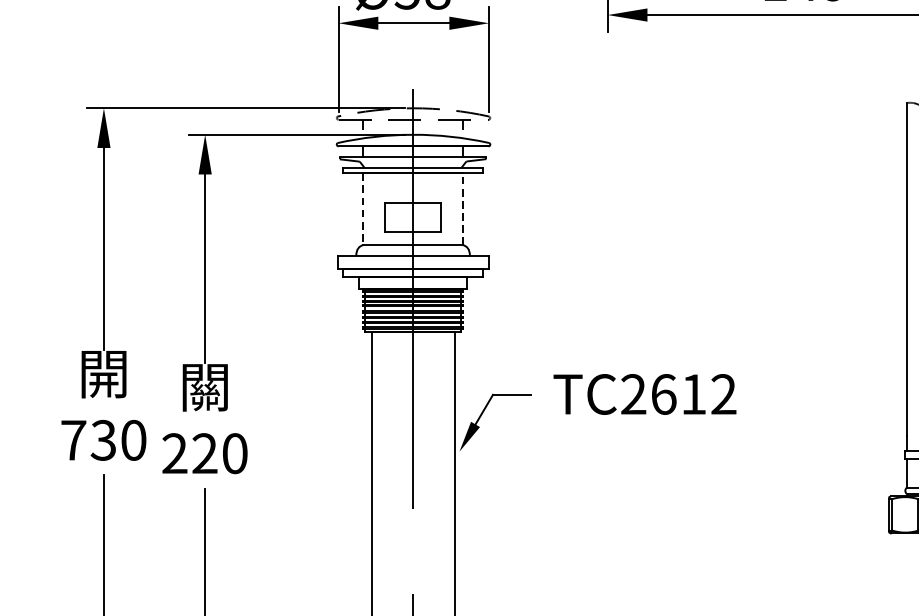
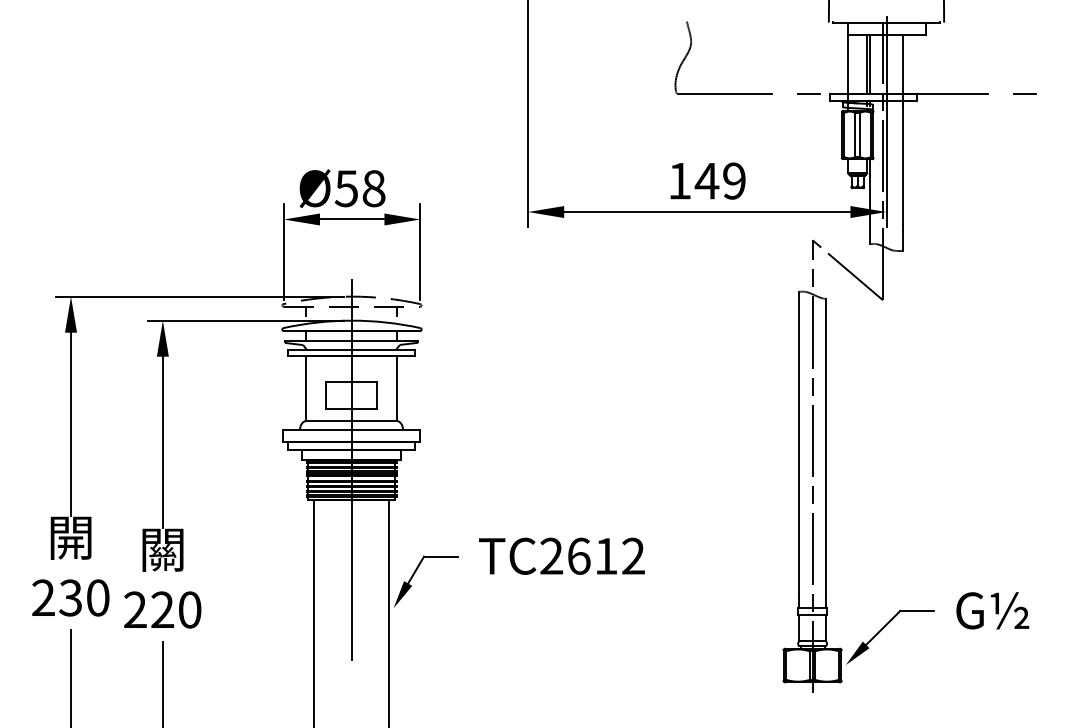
line: (362, 209) -> (305, 388), dashed -> solid
line: (463, 209) -> (397, 388), dashed -> solid
text: (73, 439) -> (43, 597), 730 -> 230

